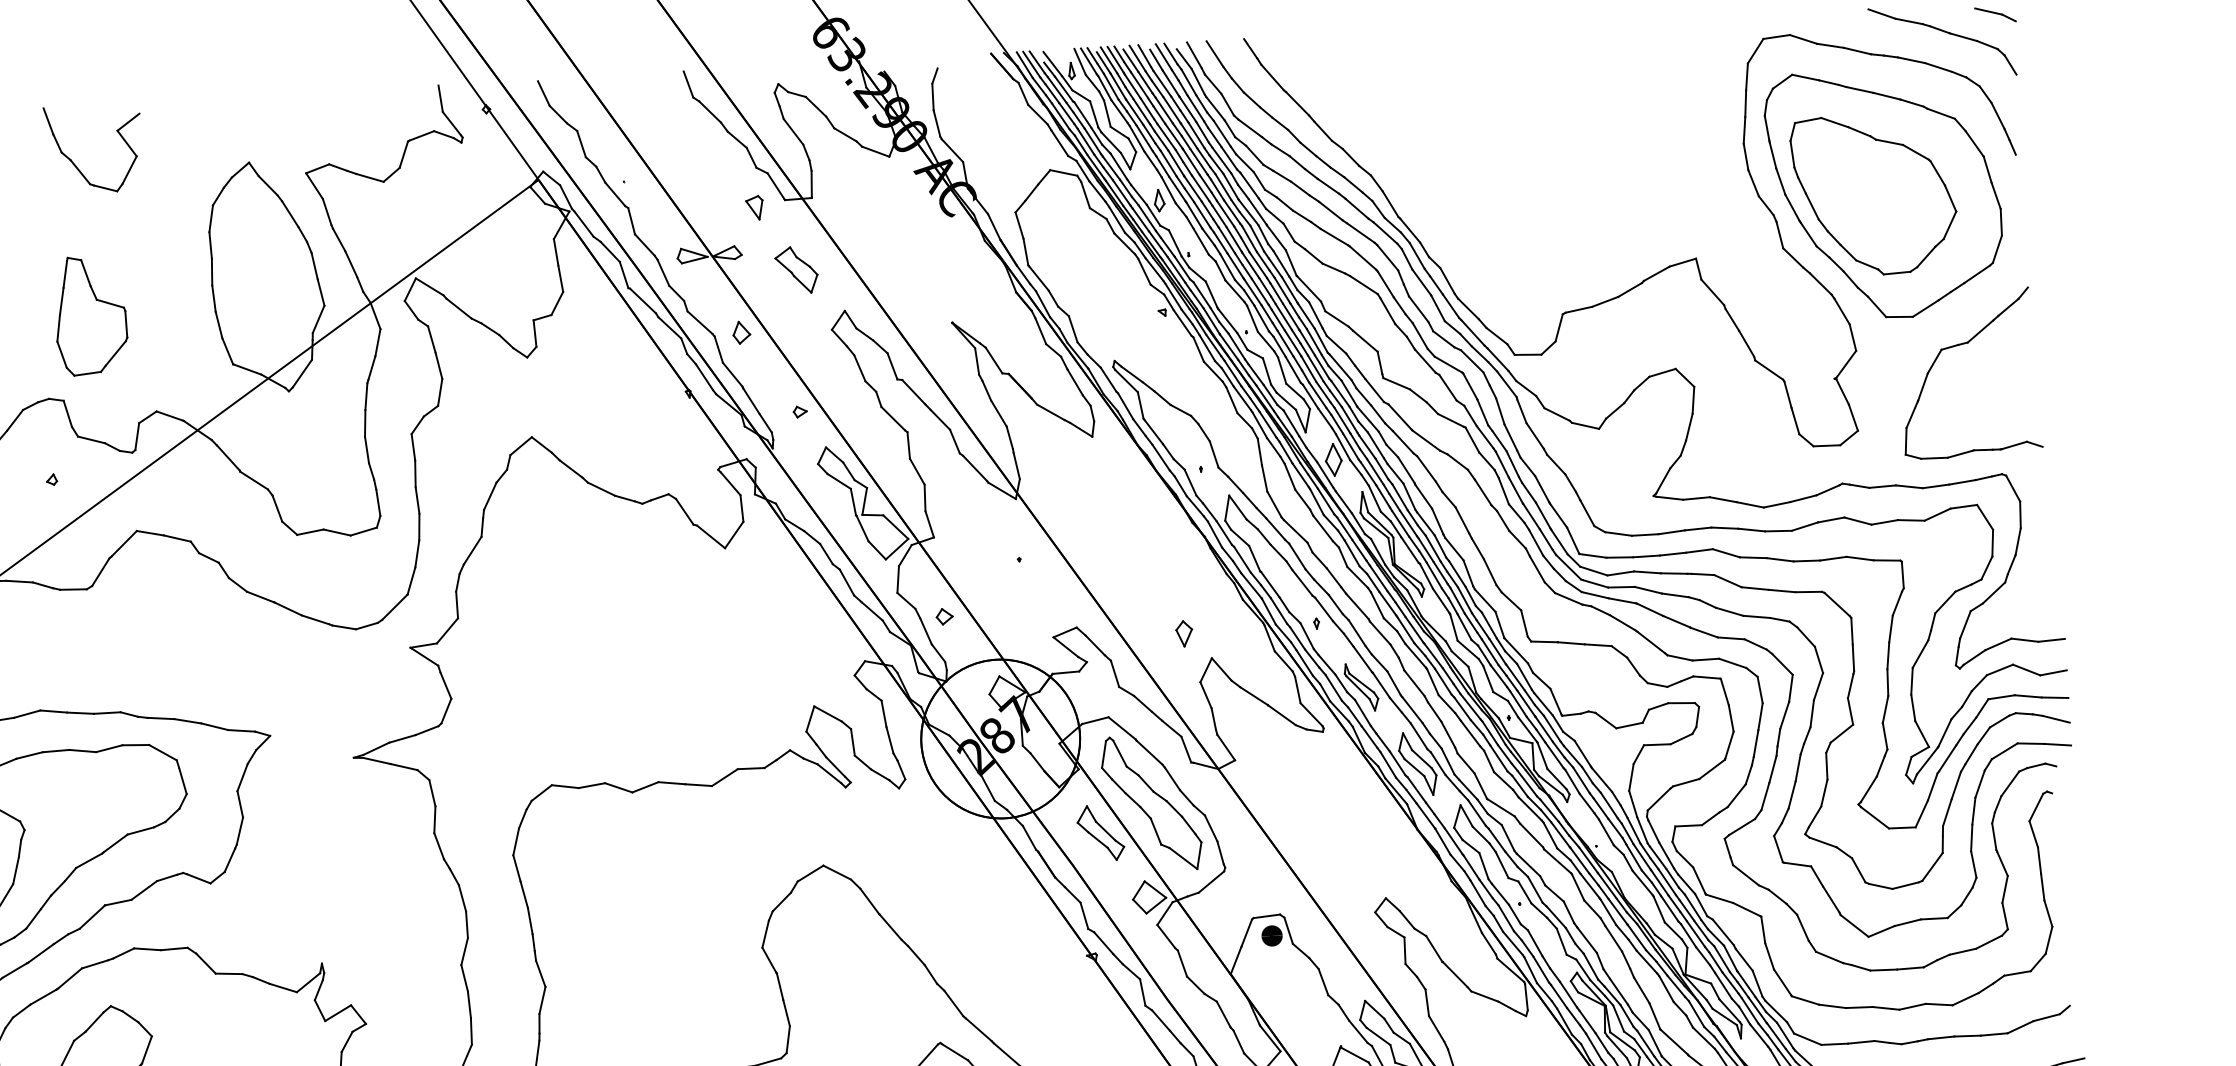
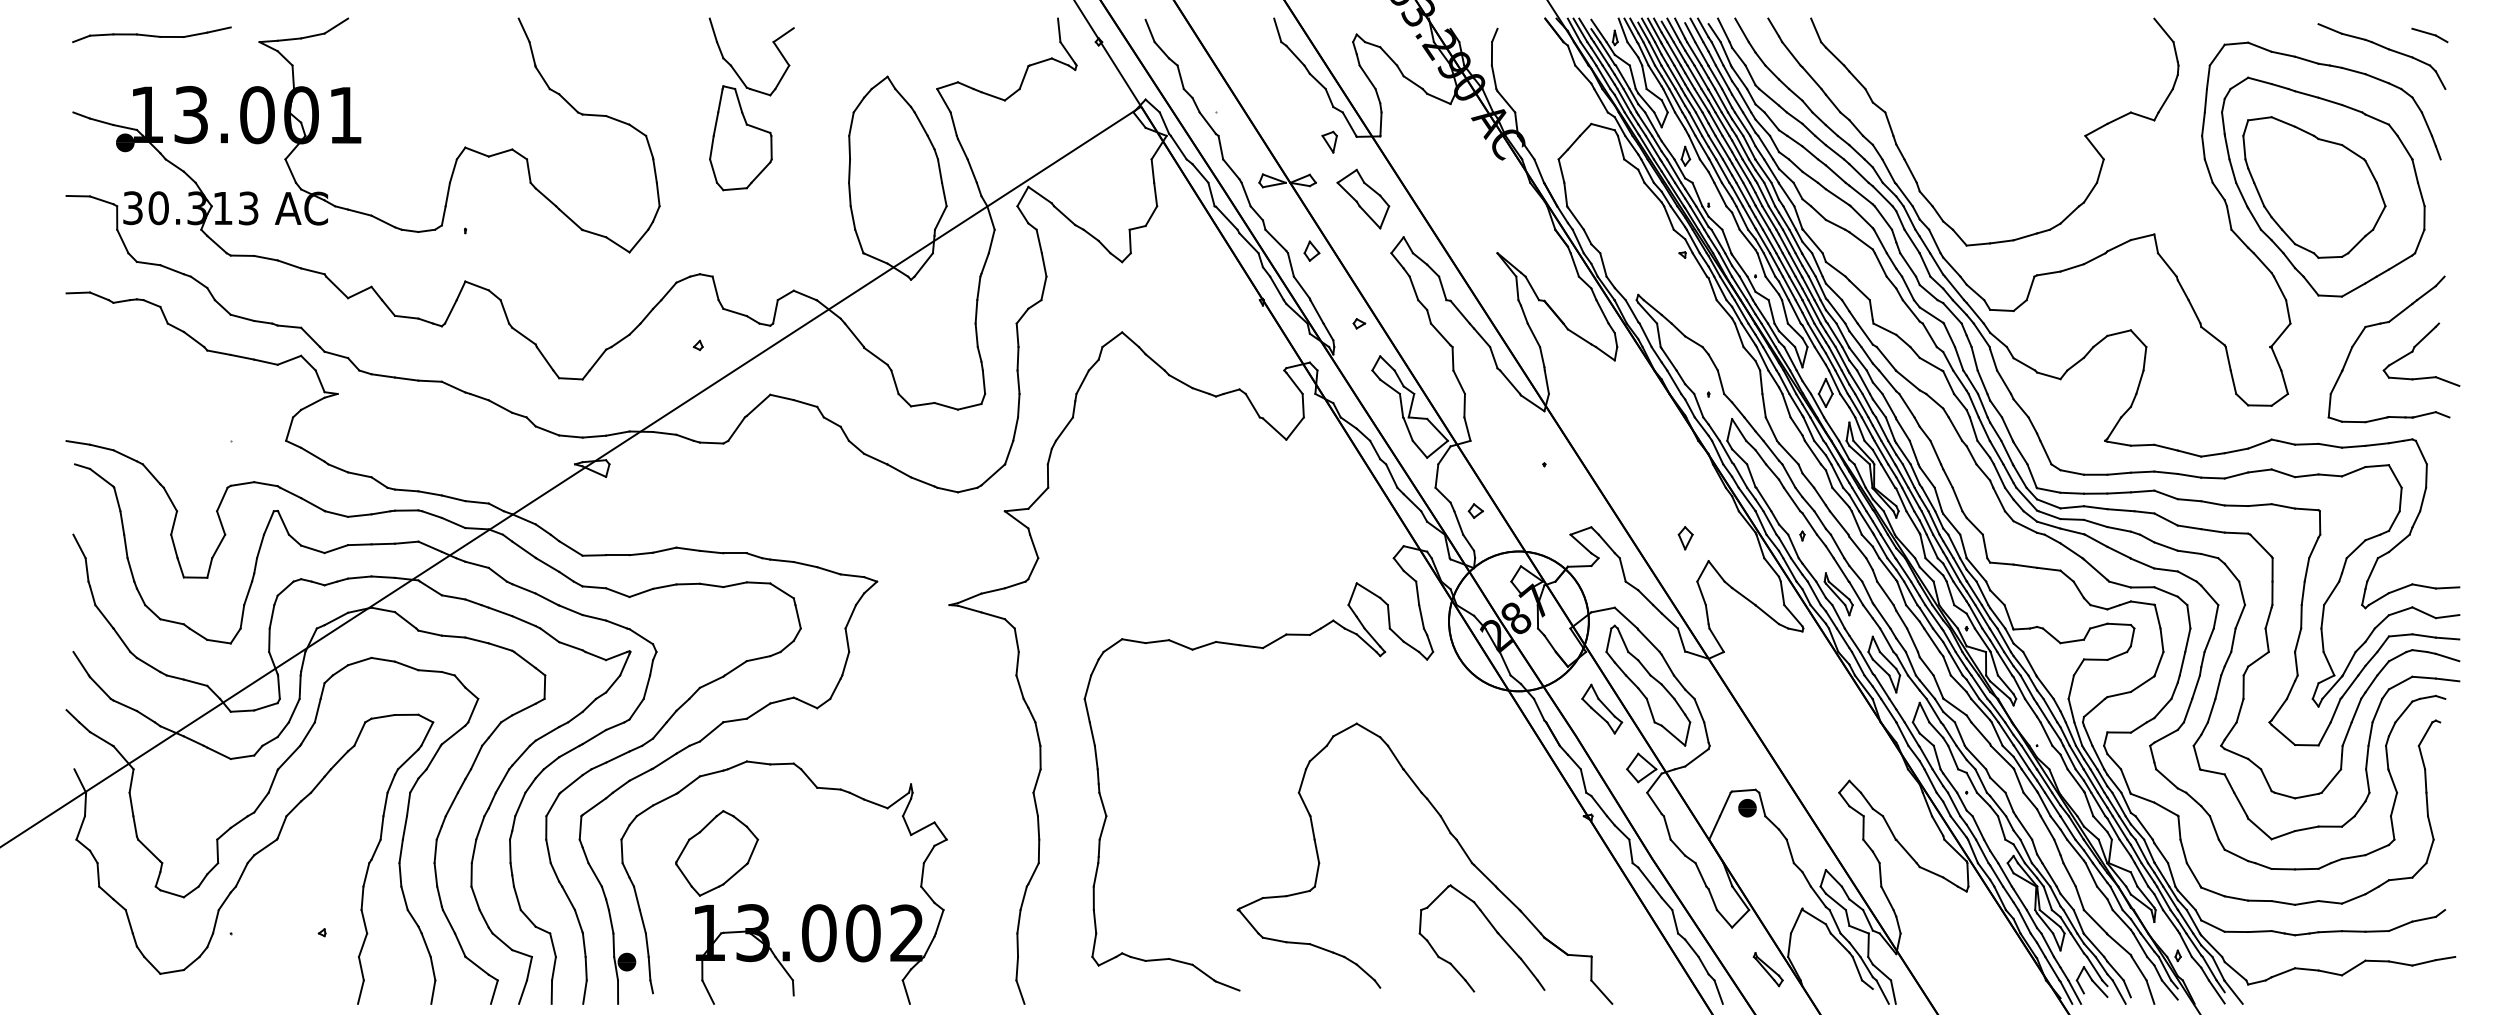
part: (1610, 150) -> (2084, 135), added
part: (796, 269) -> (1363, 198), size x1.43
part: (90, 315) -> (740, 138), moved
part: (1997, 375) -> (2413, 352), added

